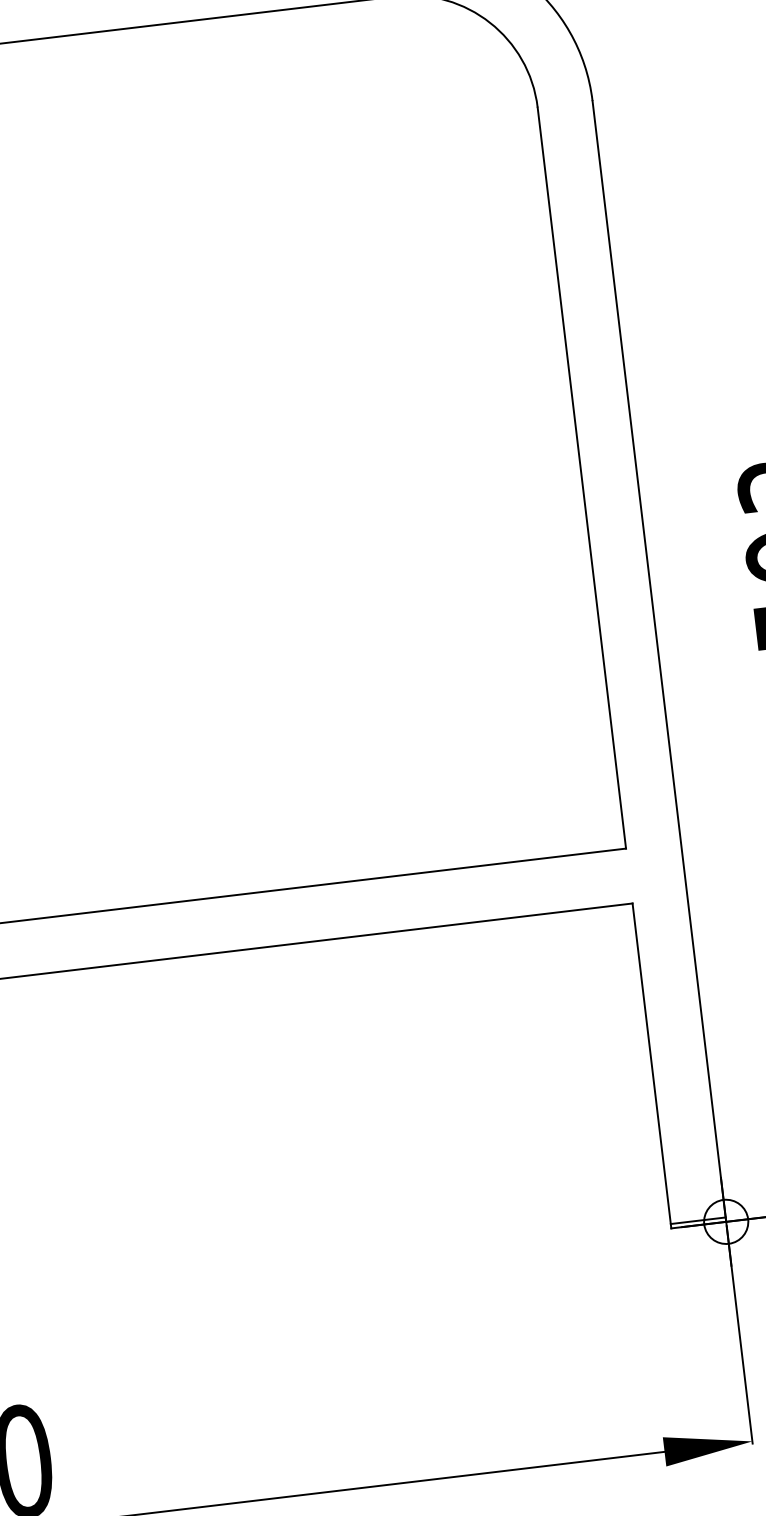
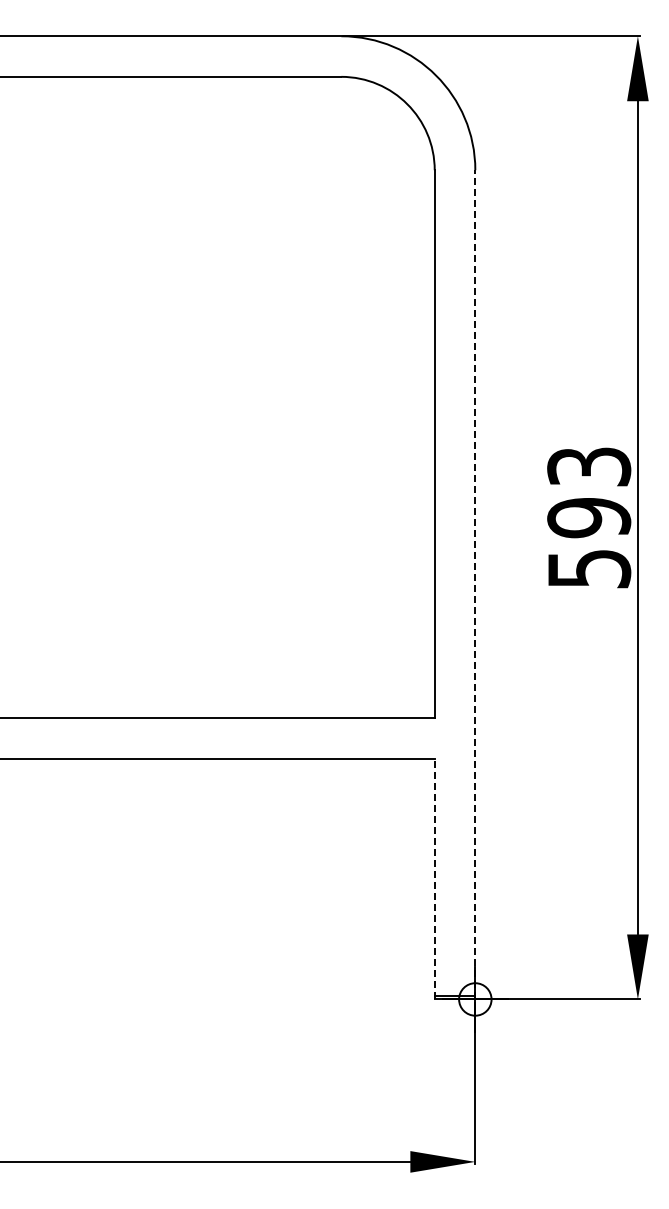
line: (659, 660) -> (475, 584), solid -> dashed
line: (651, 1064) -> (434, 878), solid -> dashed

